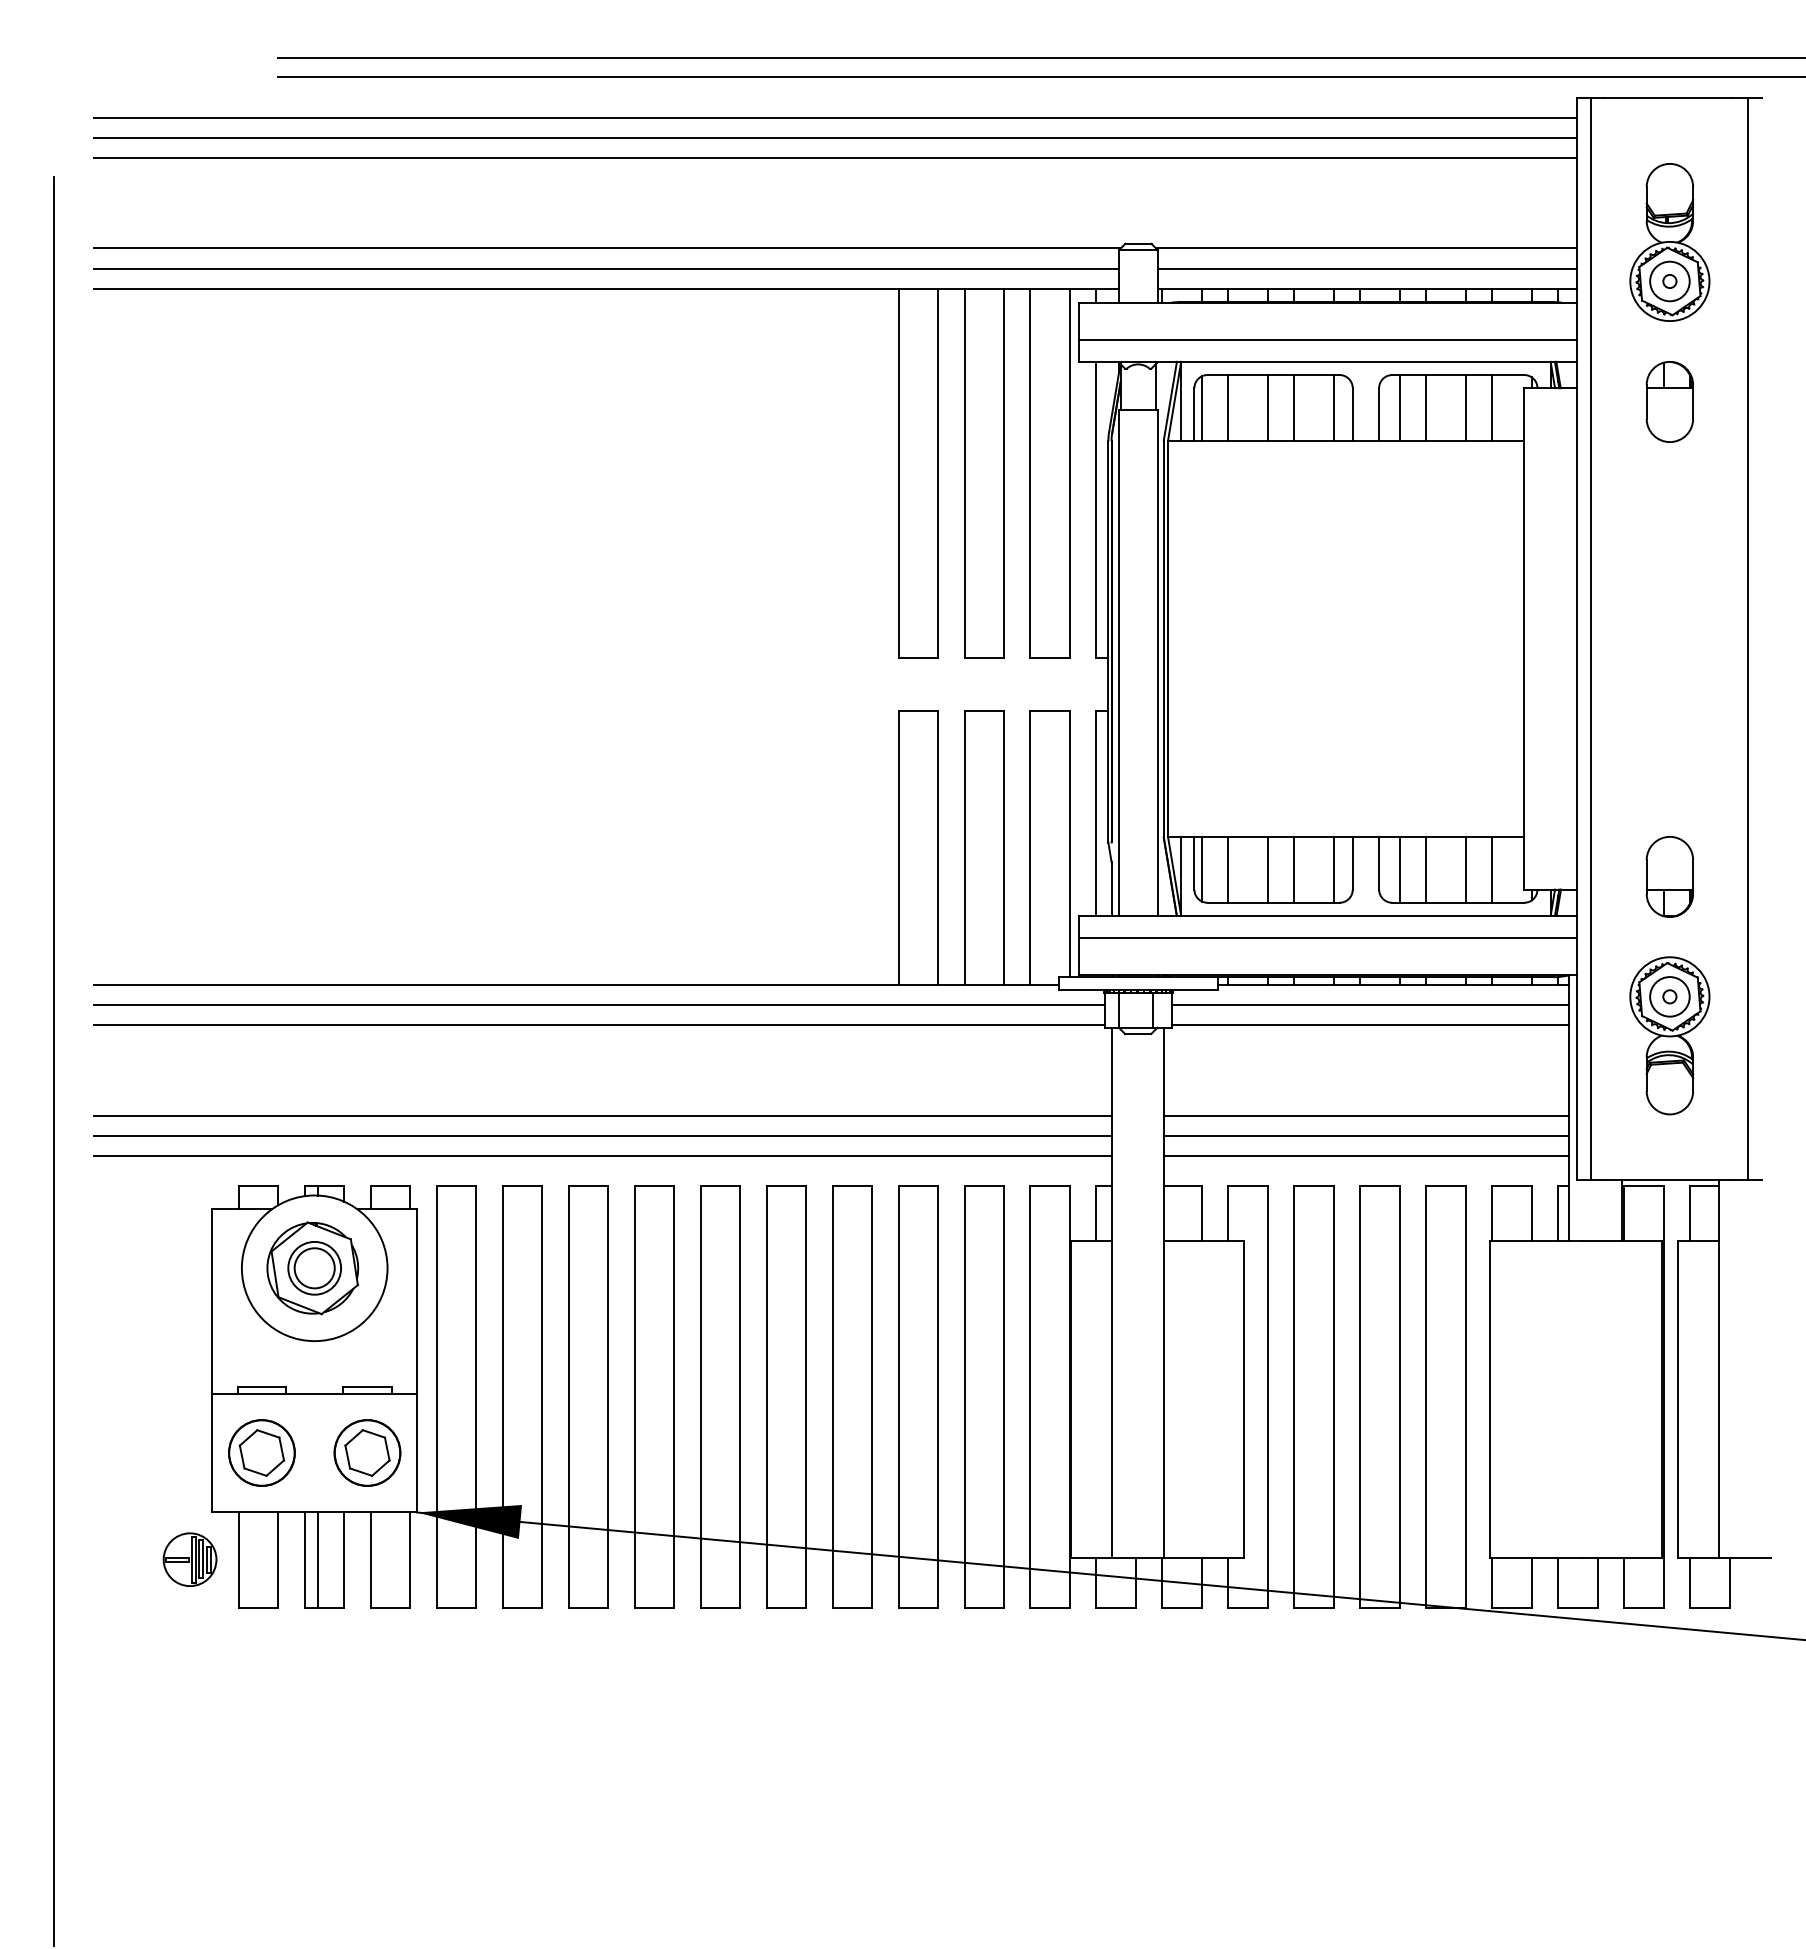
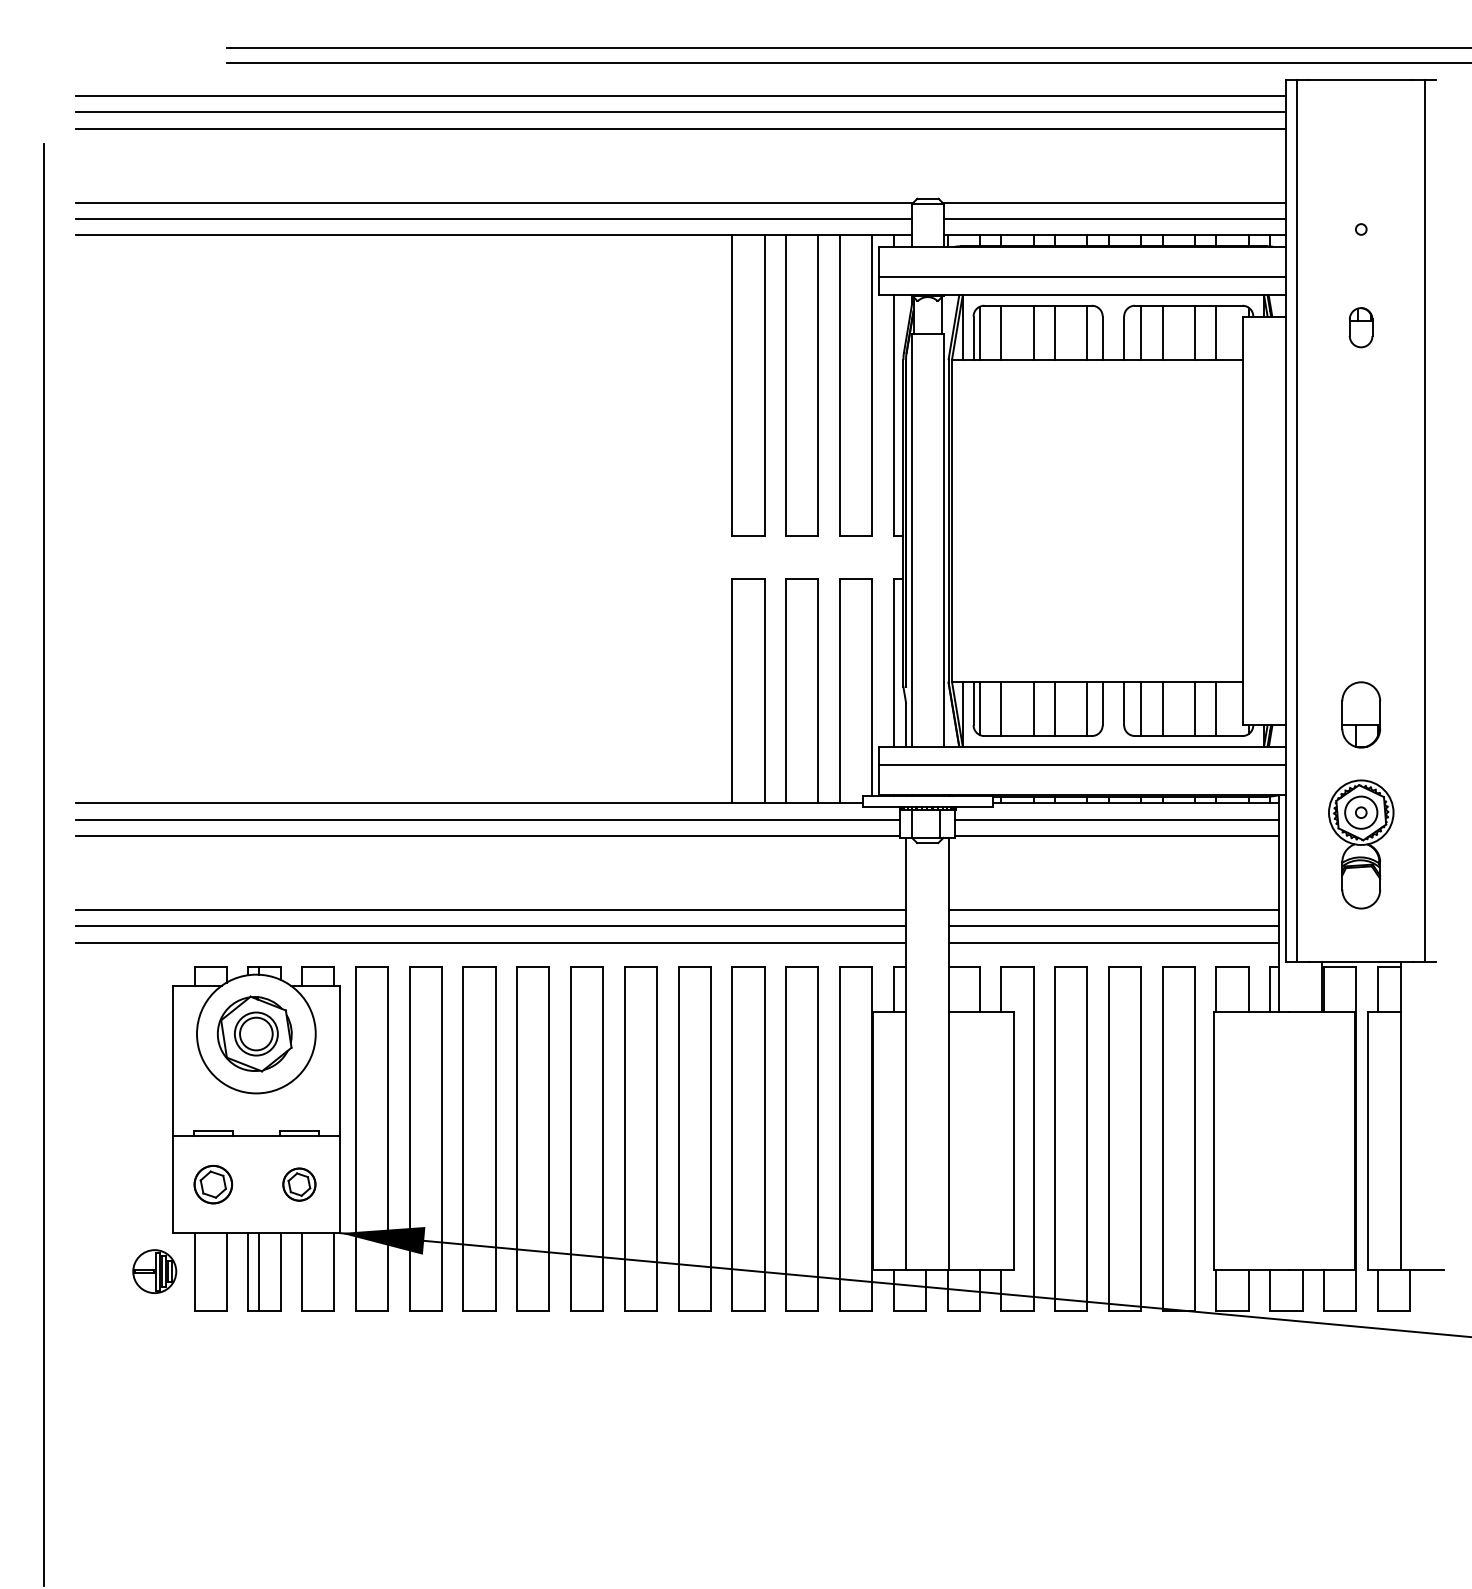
part: (1669, 242) -> (1360, 197), removed
part: (1669, 401) -> (1360, 327), size x0.6
part: (261, 1452) -> (212, 1184), size x0.7
part: (367, 1452) -> (299, 1184), size x0.6

